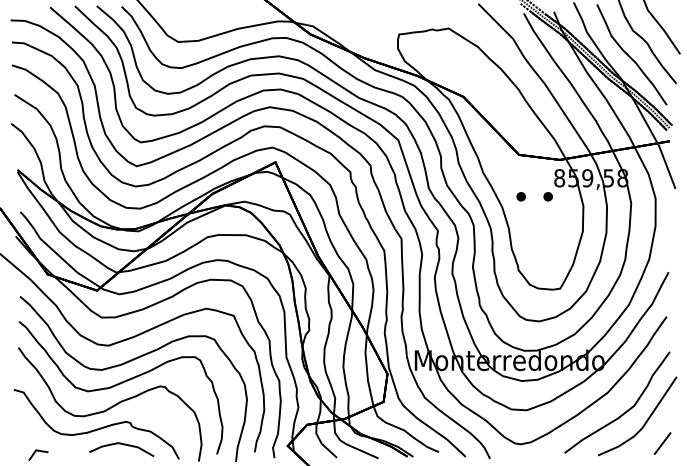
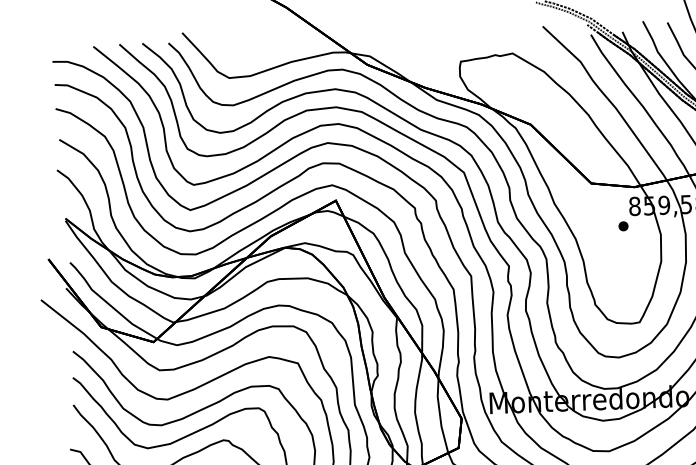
part: (520, 196) -> (594, 227), removed

